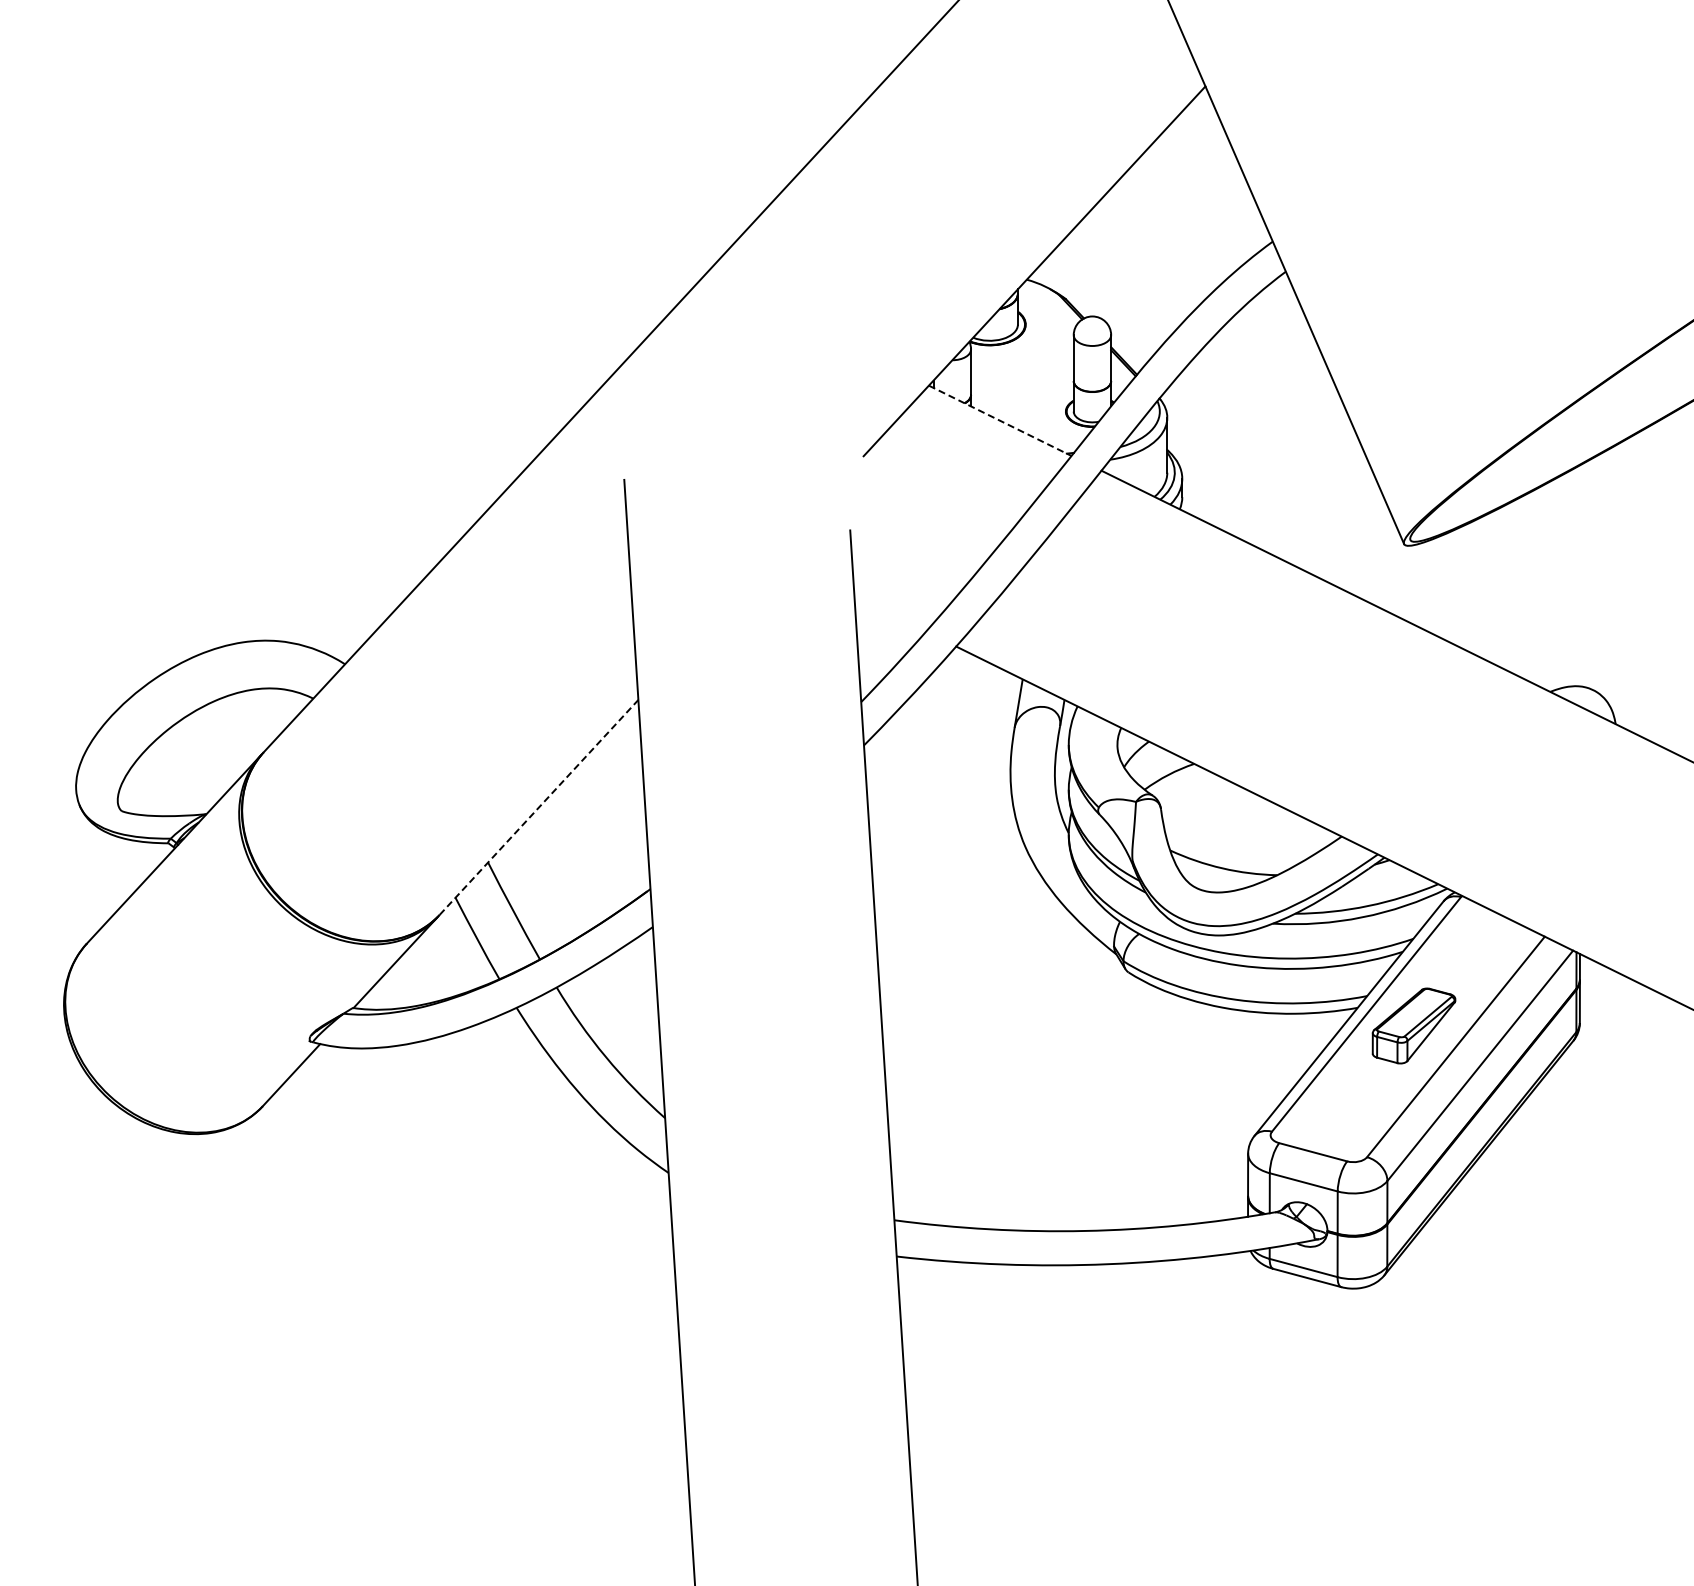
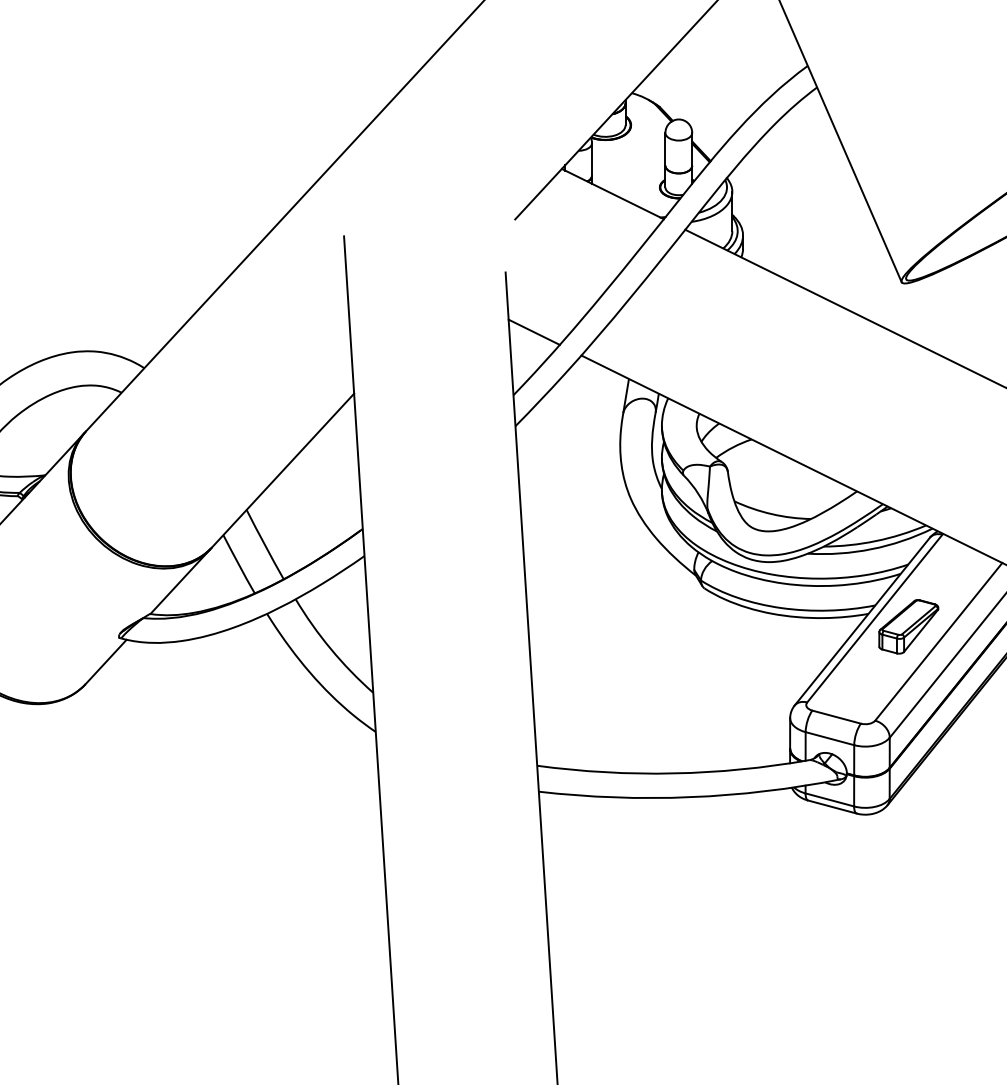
line: (1000, 420) -> (613, 193), dashed -> solid
line: (890, 613) -> (534, 331), added
line: (539, 807) -> (283, 470), dashed -> solid

